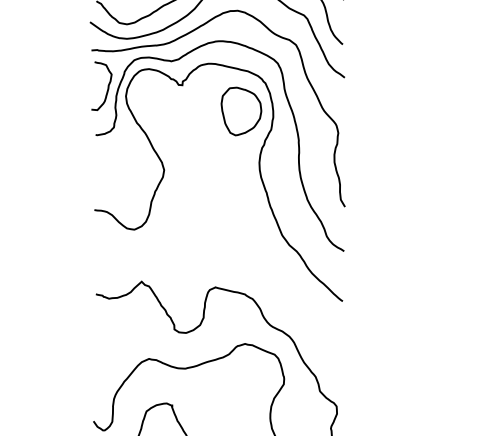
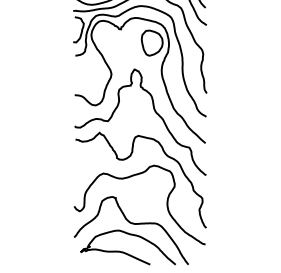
curve: (247, 245) -> (155, 113), added

